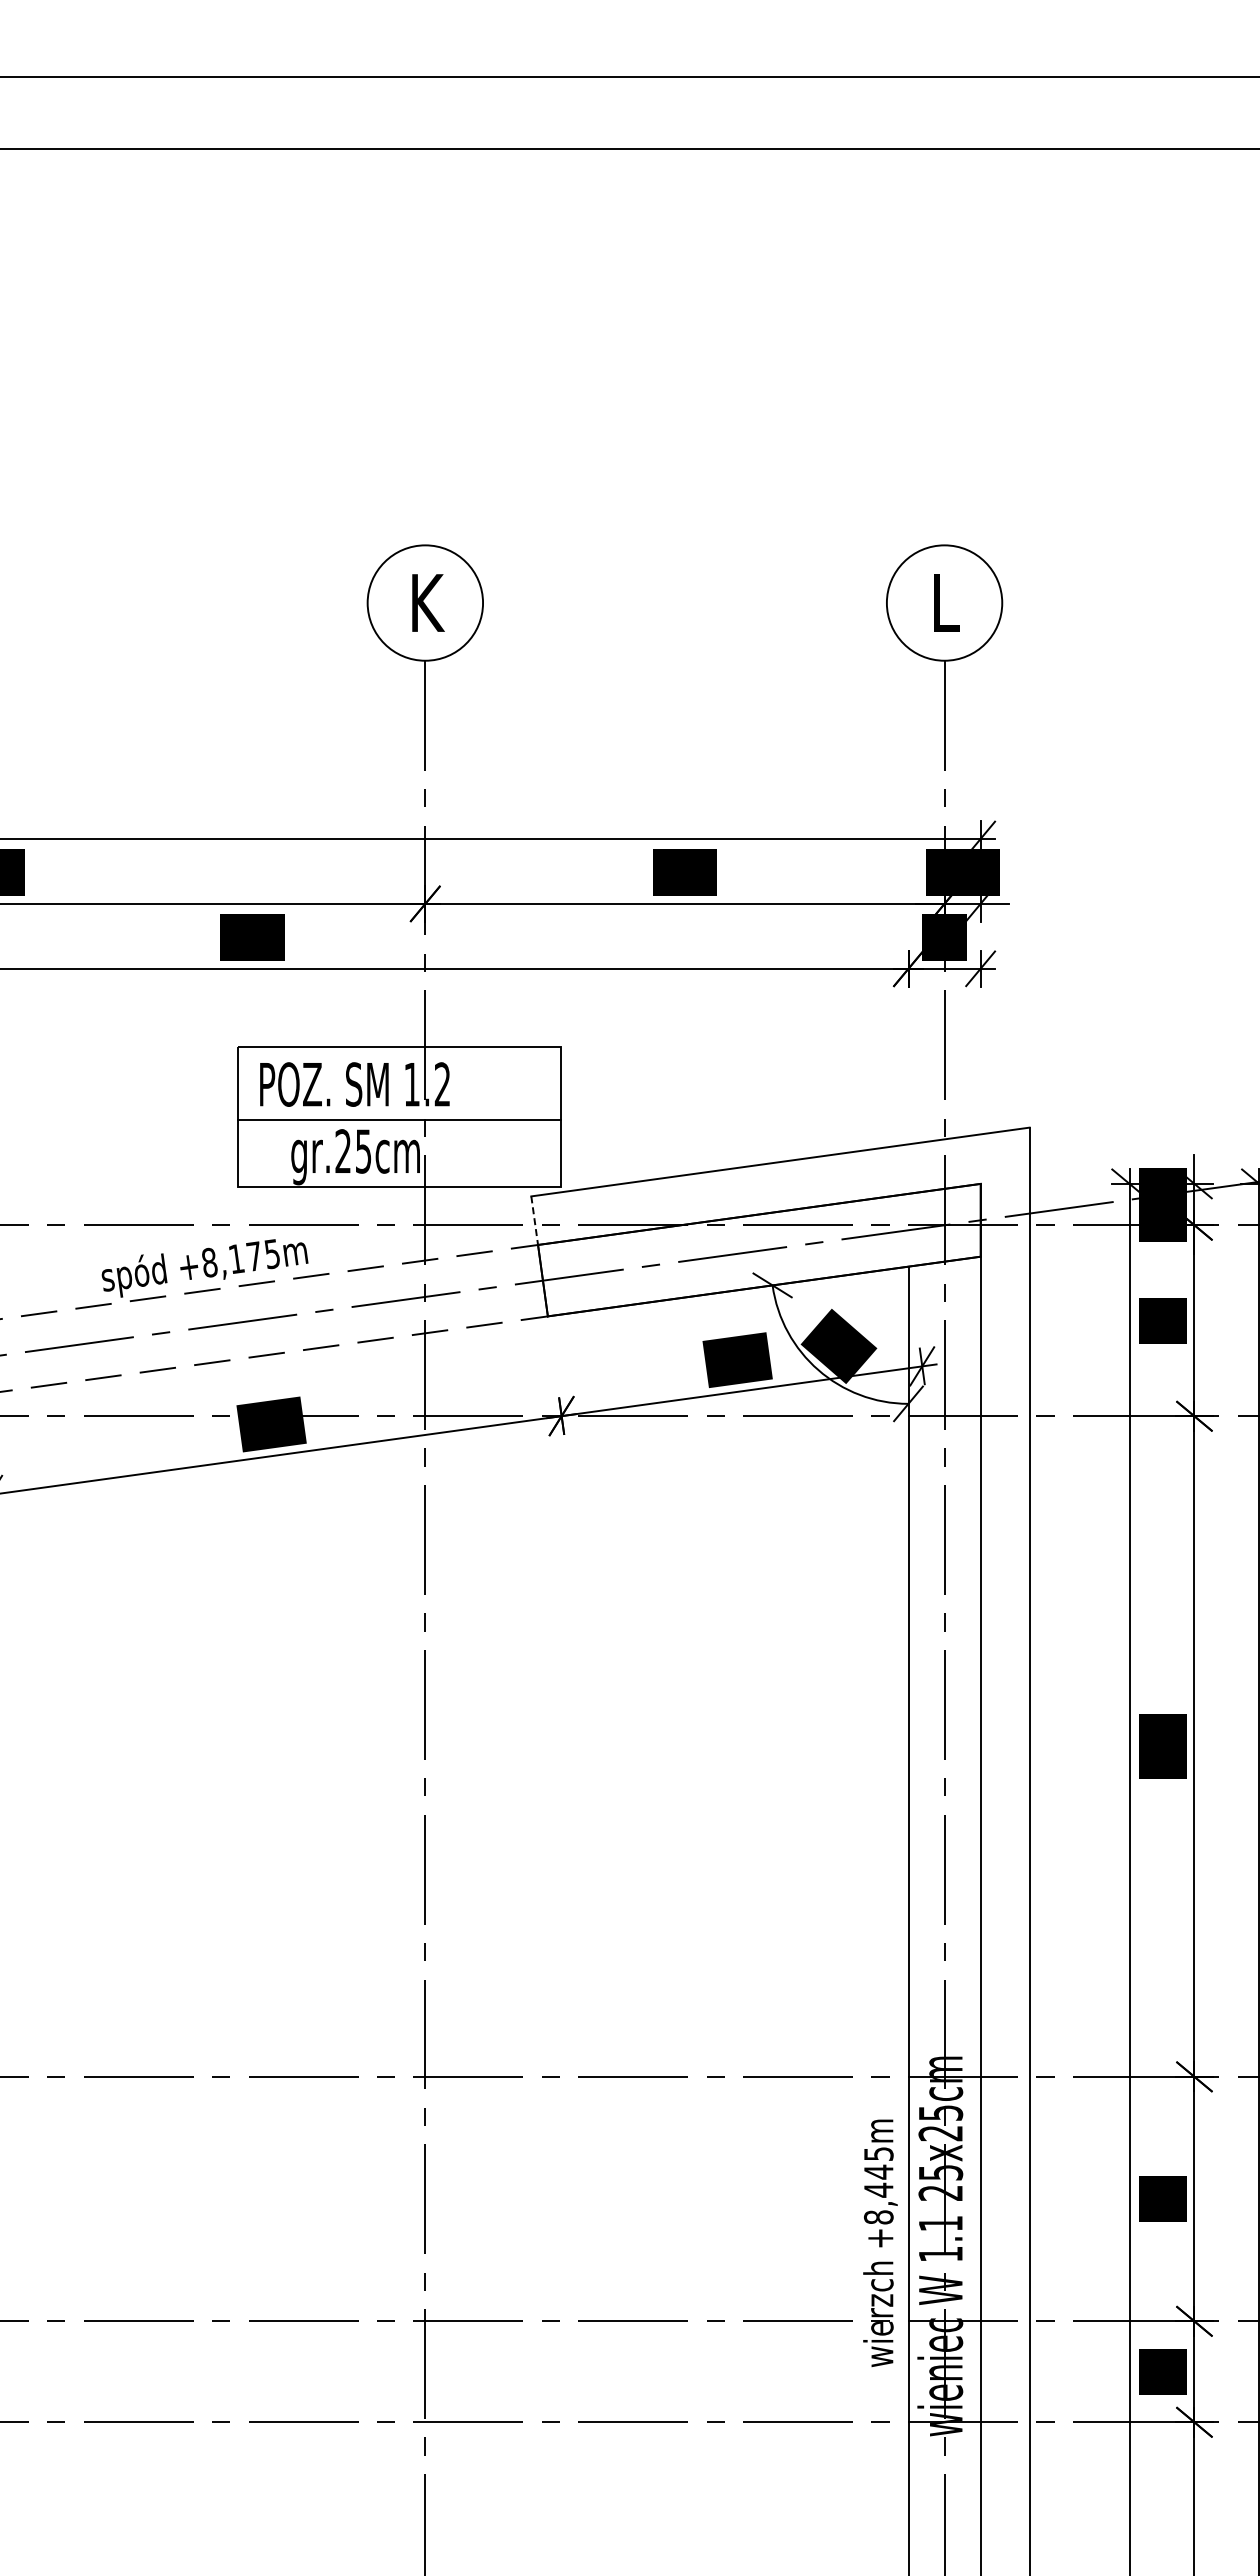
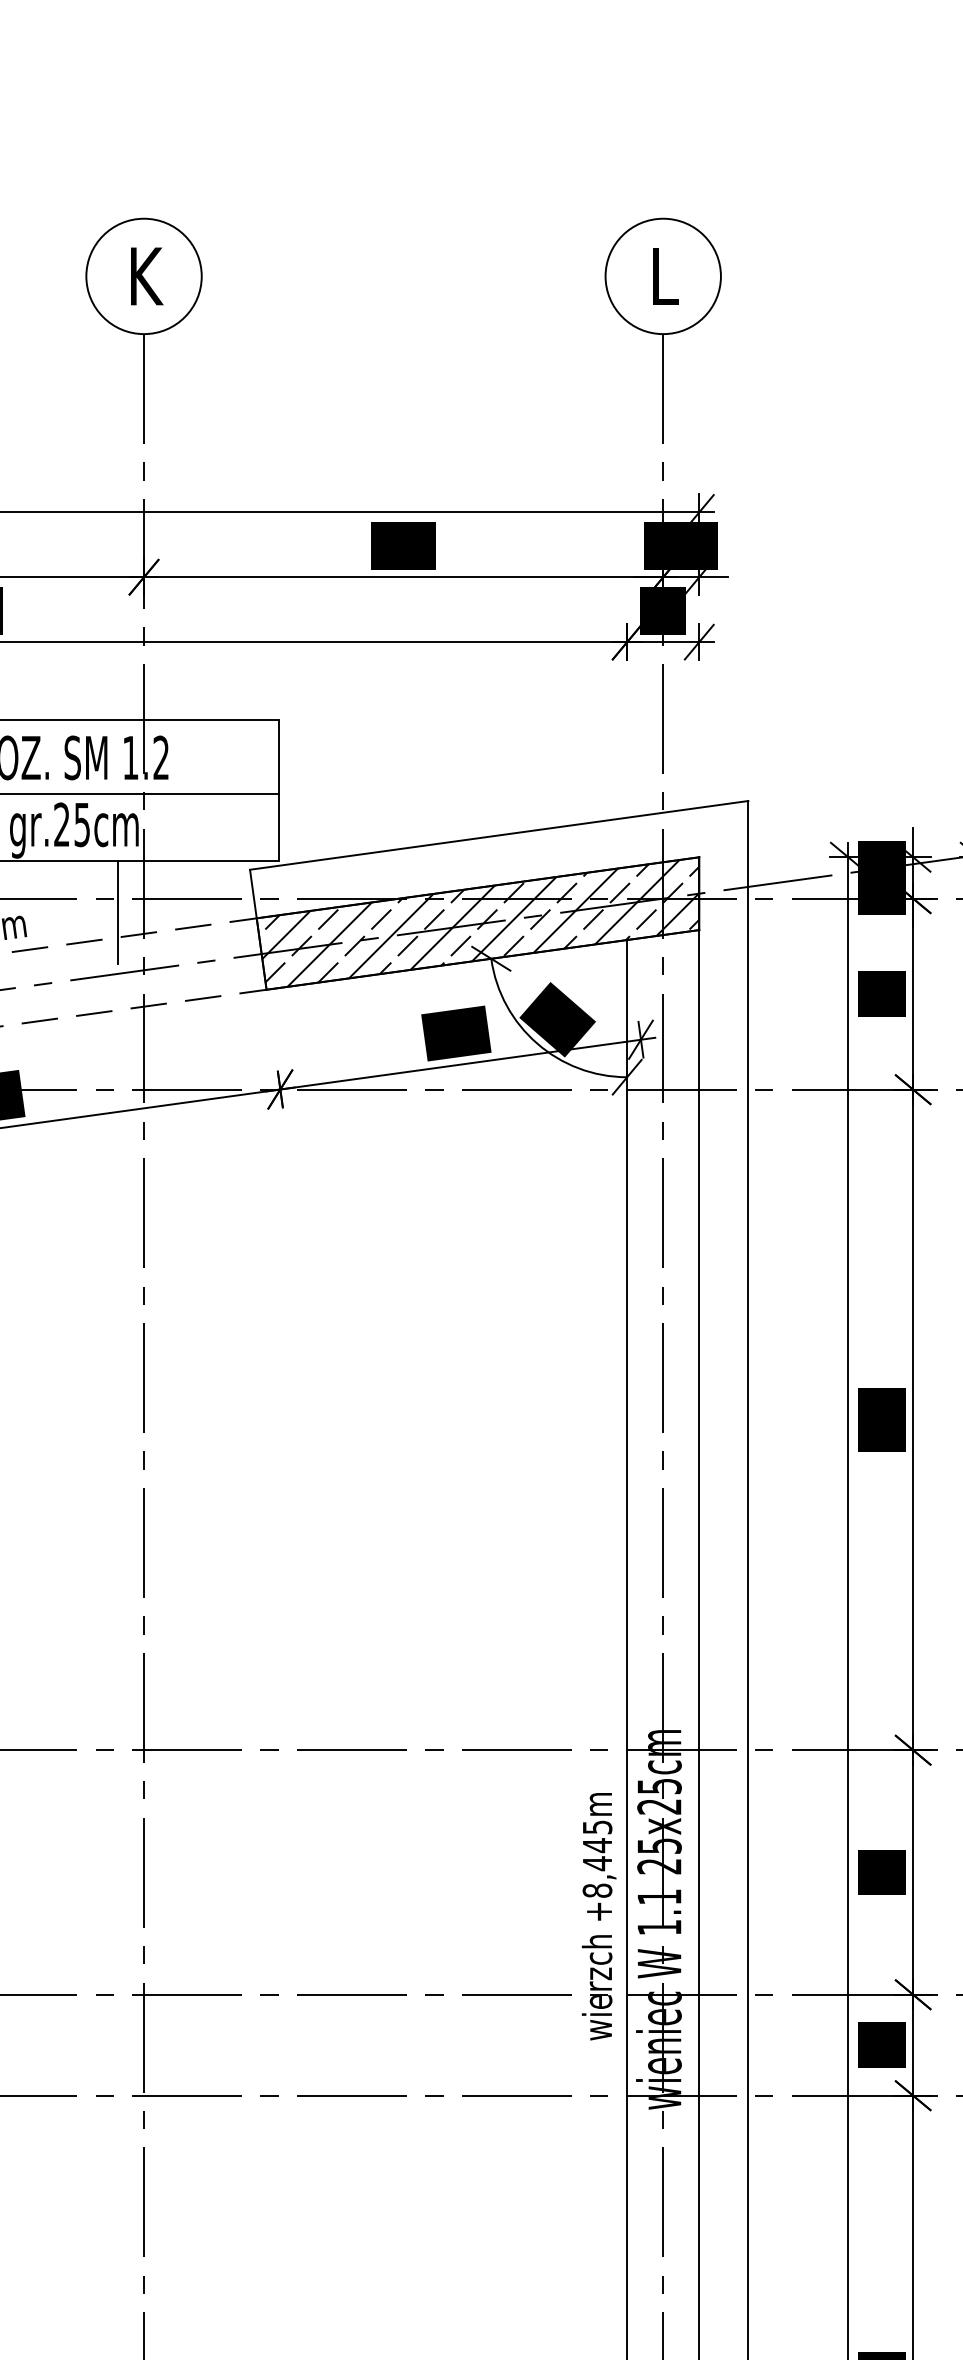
line: (534, 1220) -> (253, 893), dashed -> solid
line: (399, 1238) -> (118, 911), added
hatch: (761, 1249) -> (480, 922), added

